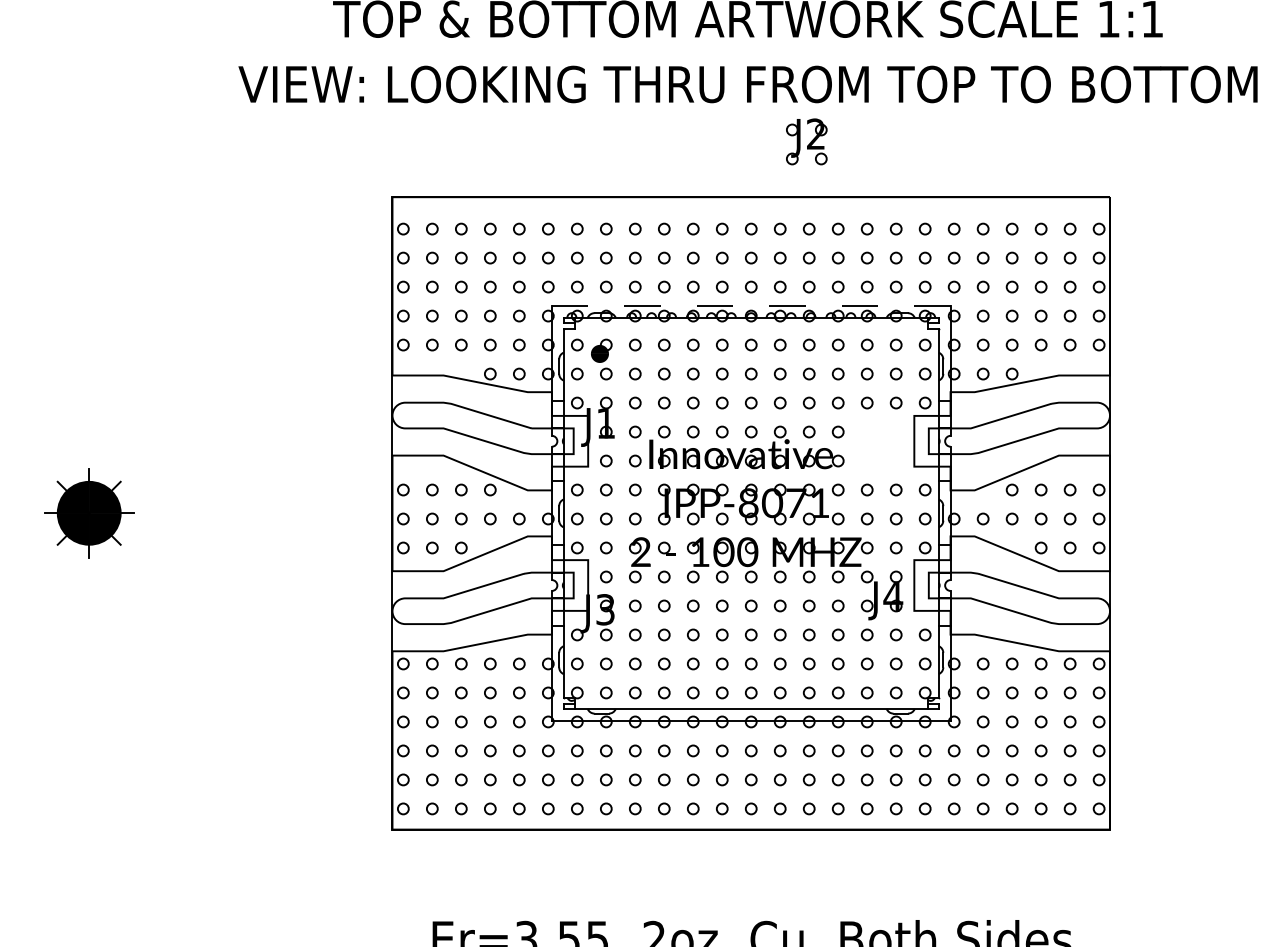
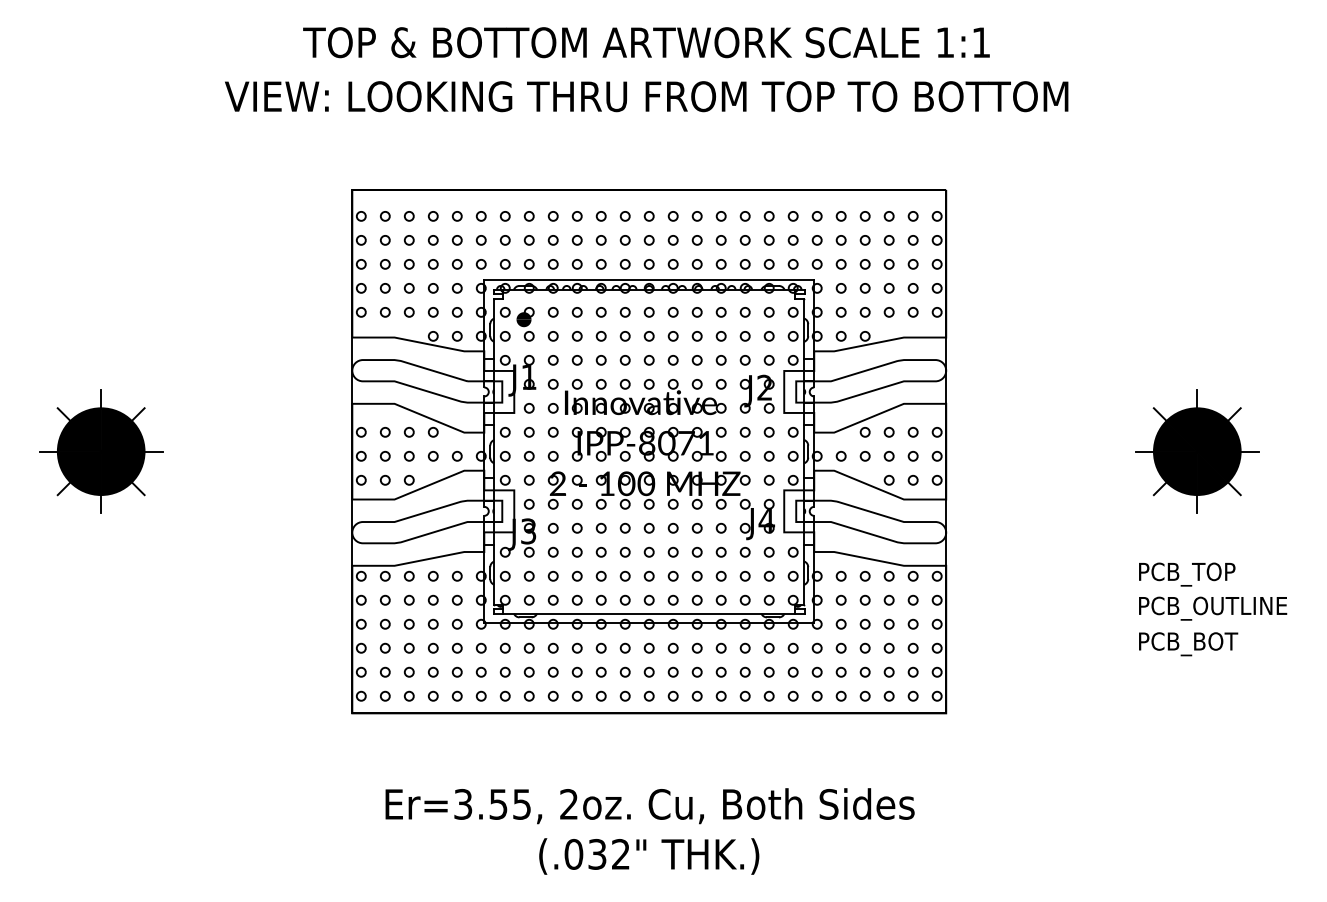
part: (805, 141) -> (756, 393), moved
line: (751, 305) -> (649, 279), dashed -> solid
part: (89, 513) -> (101, 451), size x1.67

